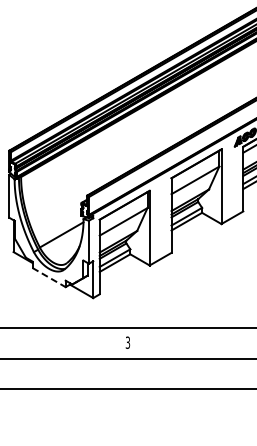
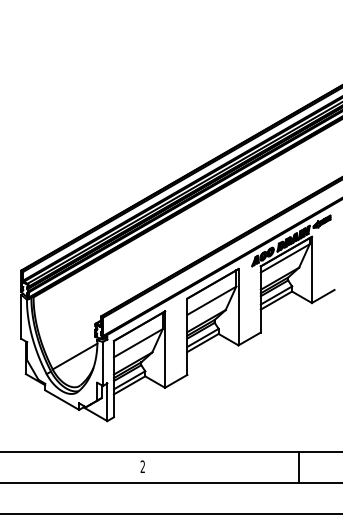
line: (49, 277) -> (62, 400), dashed -> solid
text: (127, 343) -> (142, 467), 3 -> 2

